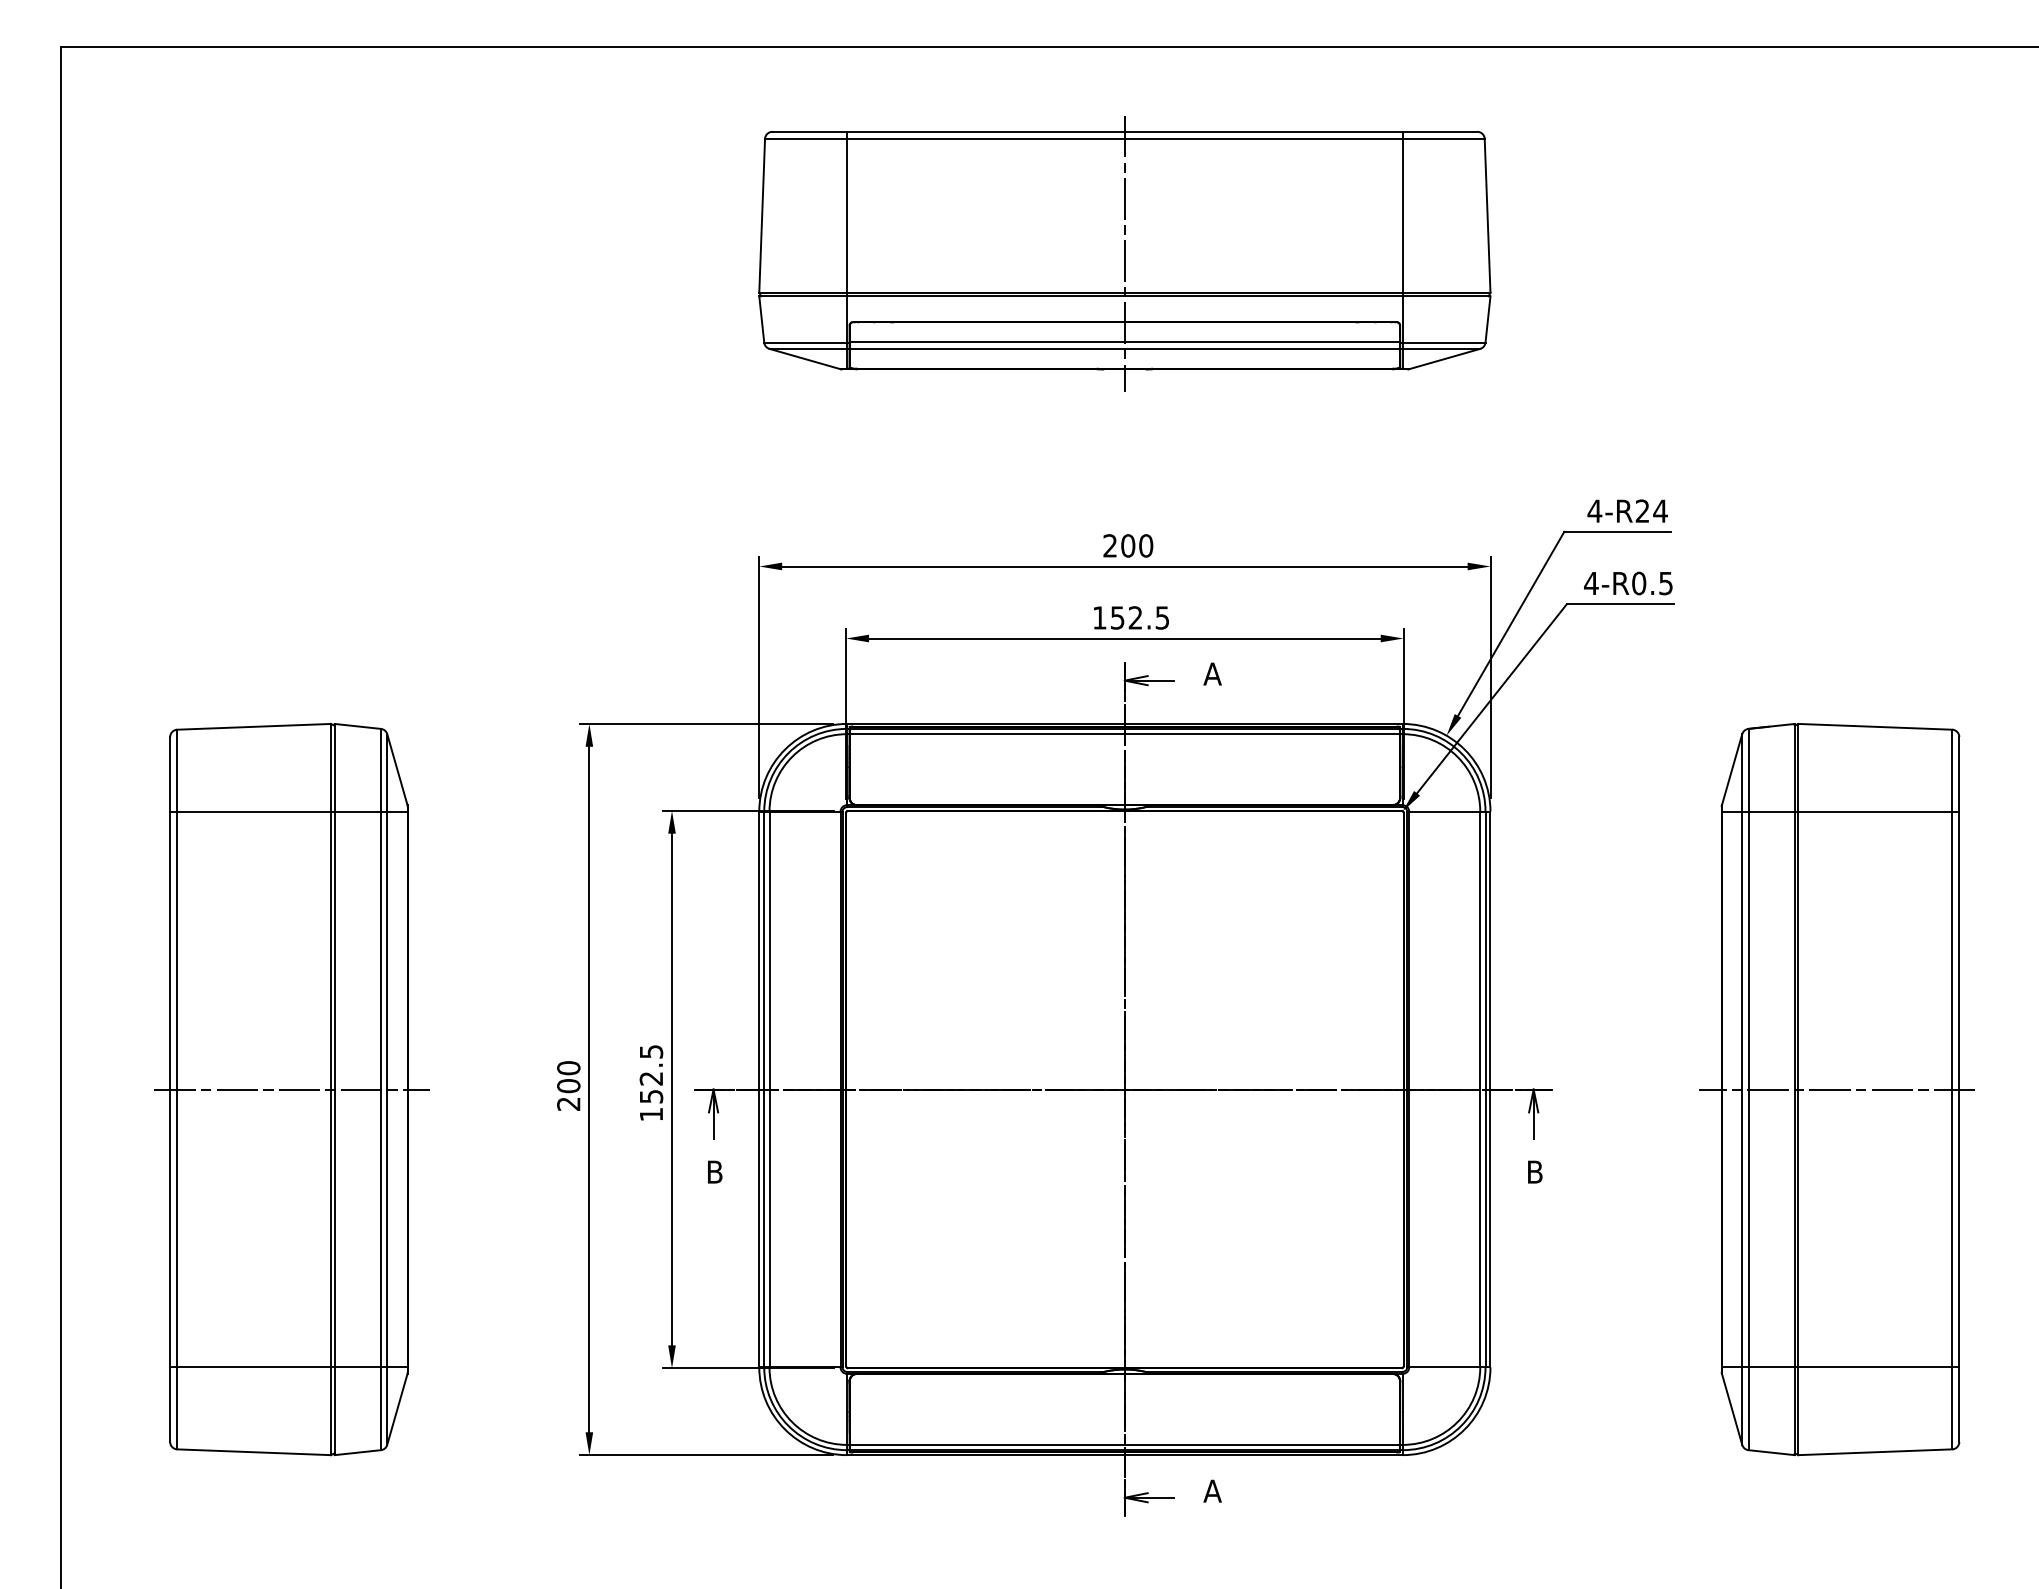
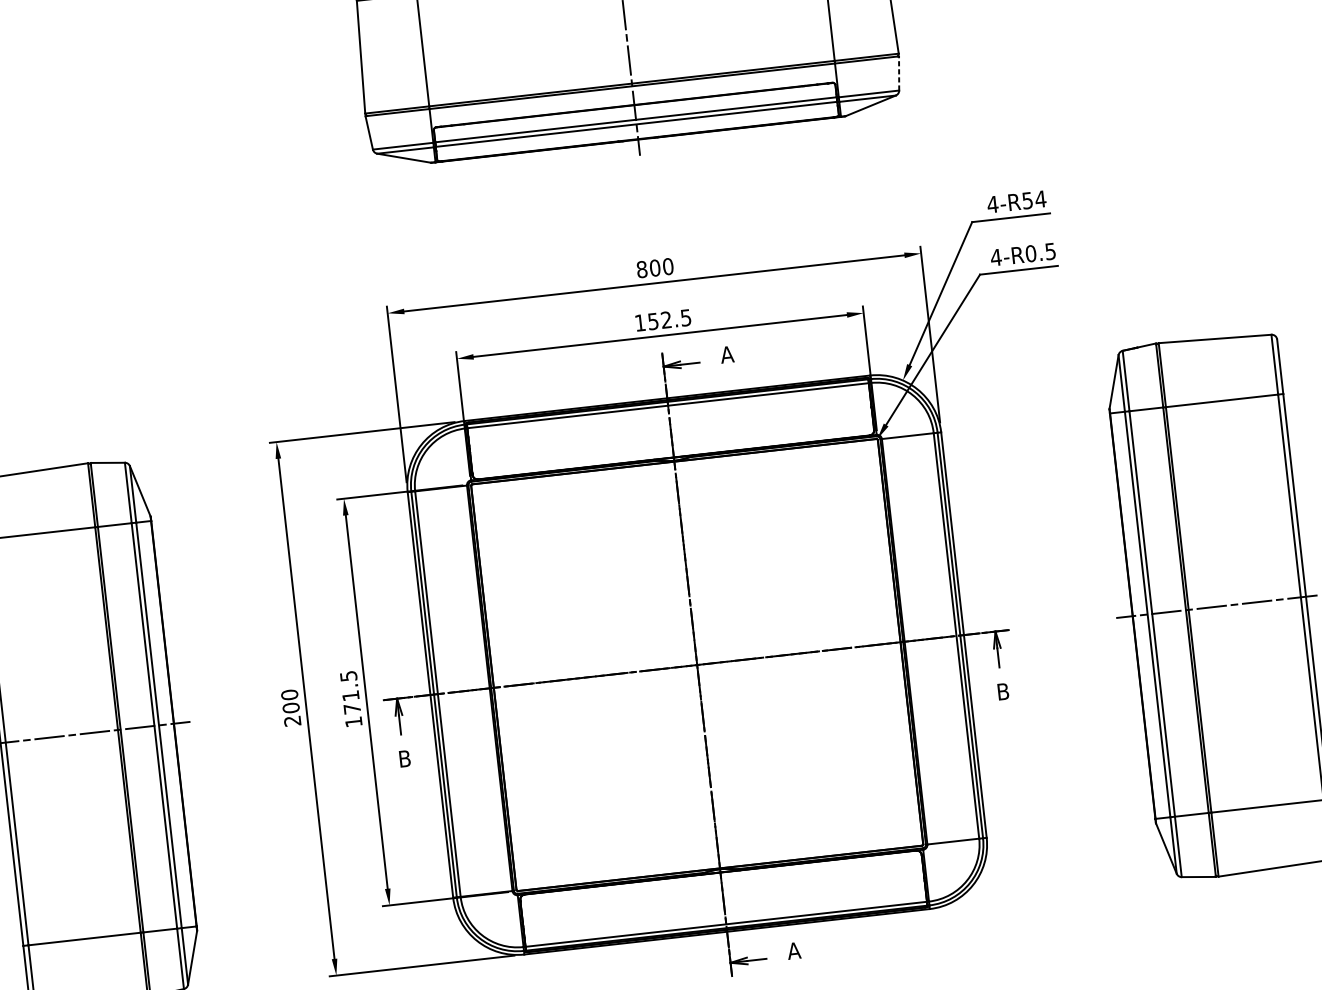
line: (1488, 319) -> (899, 73), solid -> dashed
text: (1642, 510) -> (1027, 200), 4-R24 -> 4-R54
text: (1110, 545) -> (642, 269), 200 -> 800
text: (651, 1087) -> (351, 702), 152.5 -> 171.5

